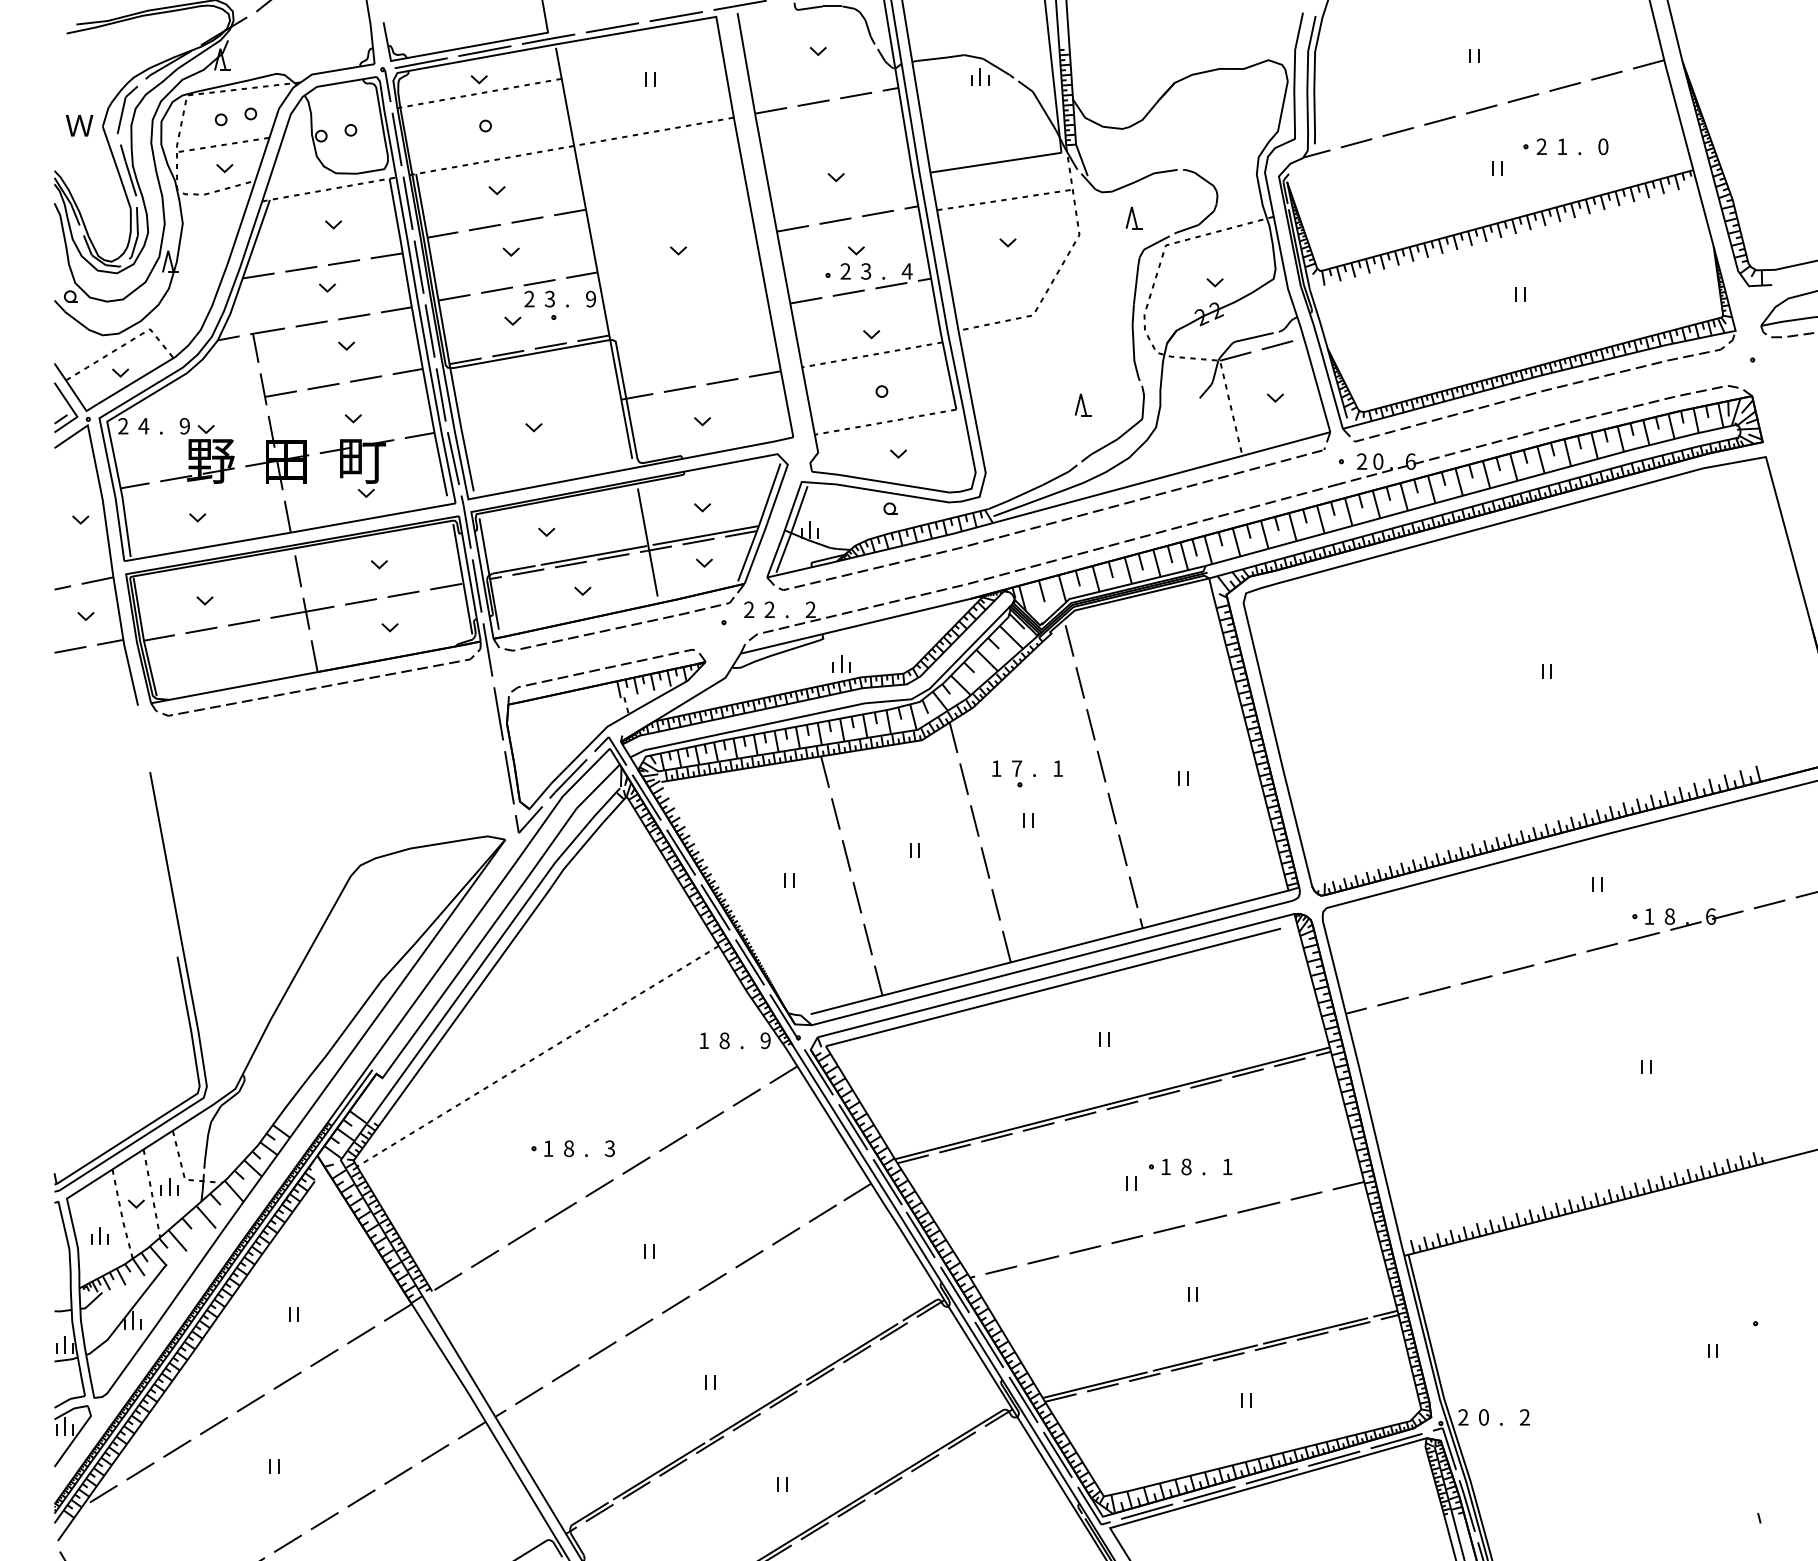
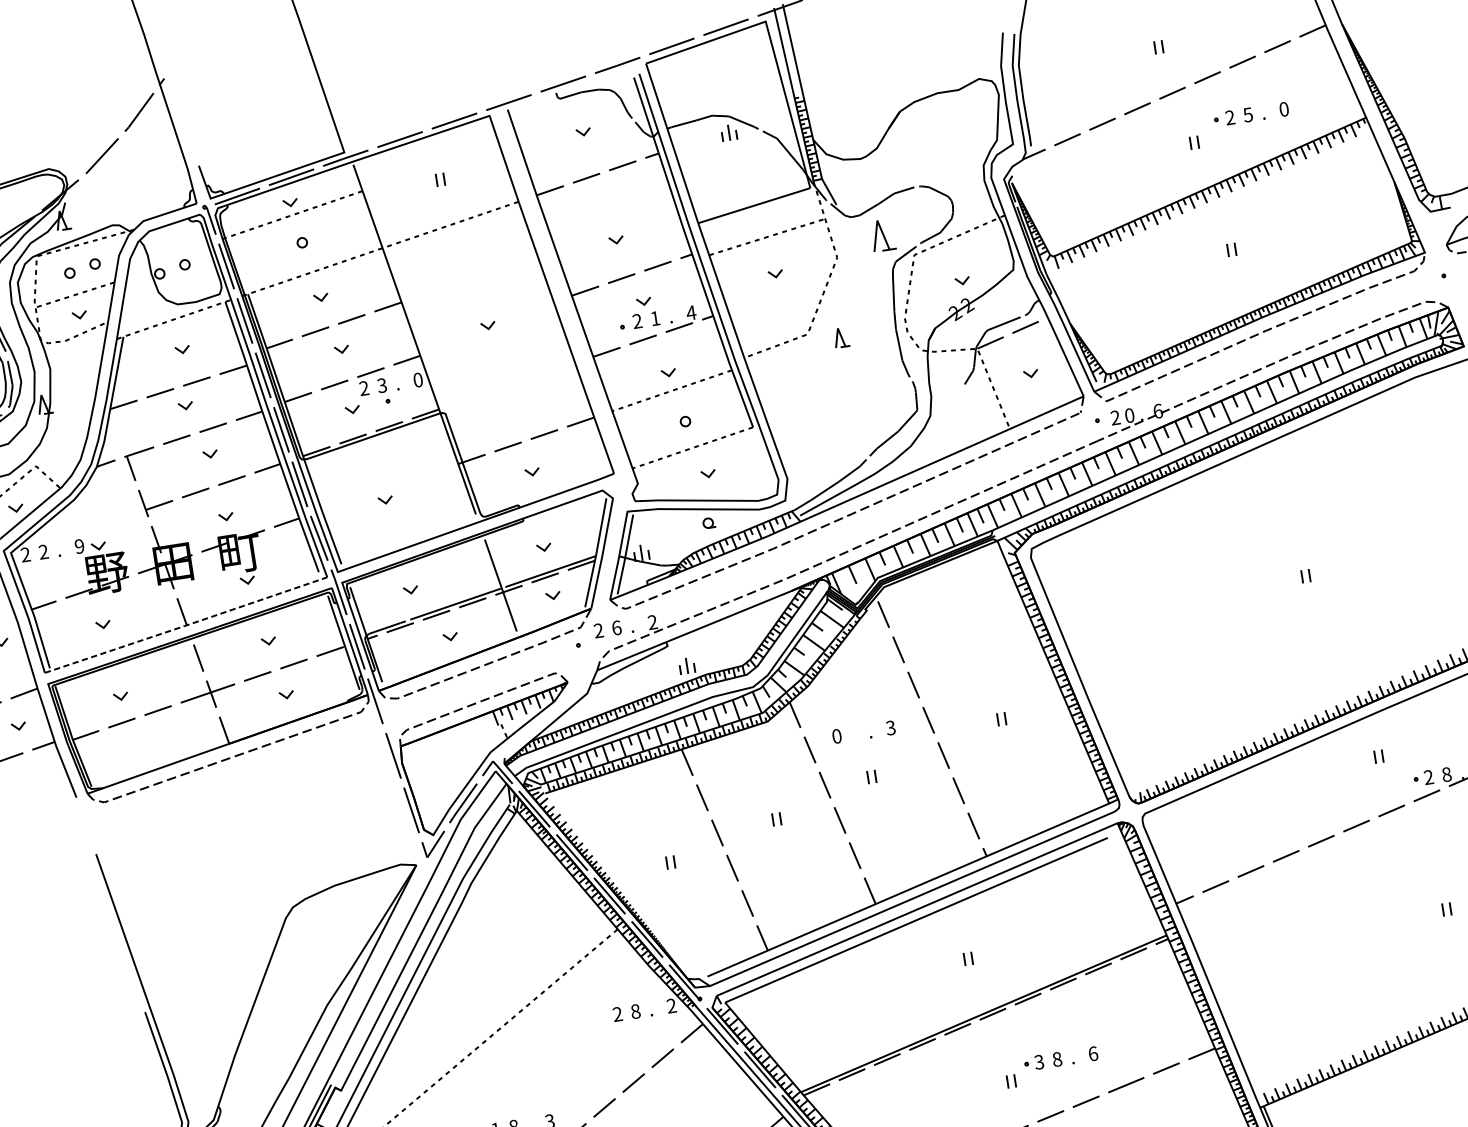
text: (1562, 146) -> (1248, 114), 1 -> 5
part: (1133, 217) -> (882, 235), size x1.6
text: (866, 271) -> (655, 318), 3 -> 1
text: (591, 299) -> (418, 380), 9 -> 0
part: (1082, 404) -> (840, 337), moved
text: (143, 425) -> (43, 551), 4 -> 2
line: (289, 532) -> (185, 625), solid -> dashed
text: (769, 609) -> (616, 627), 2 -> 6
text: (996, 768) -> (836, 736), 1 -> 0
text: (1057, 768) -> (890, 727), 1 -> 3
part: (1017, 773) -> (855, 737), removed
text: (1649, 916) -> (1428, 777), 1 -> 2
text: (704, 1040) -> (618, 1014), 1 -> 2
text: (765, 1040) -> (671, 1005), 9 -> 2
text: (1165, 1166) -> (1038, 1061), 1 -> 3
text: (1227, 1166) -> (1093, 1053), 1 -> 6

